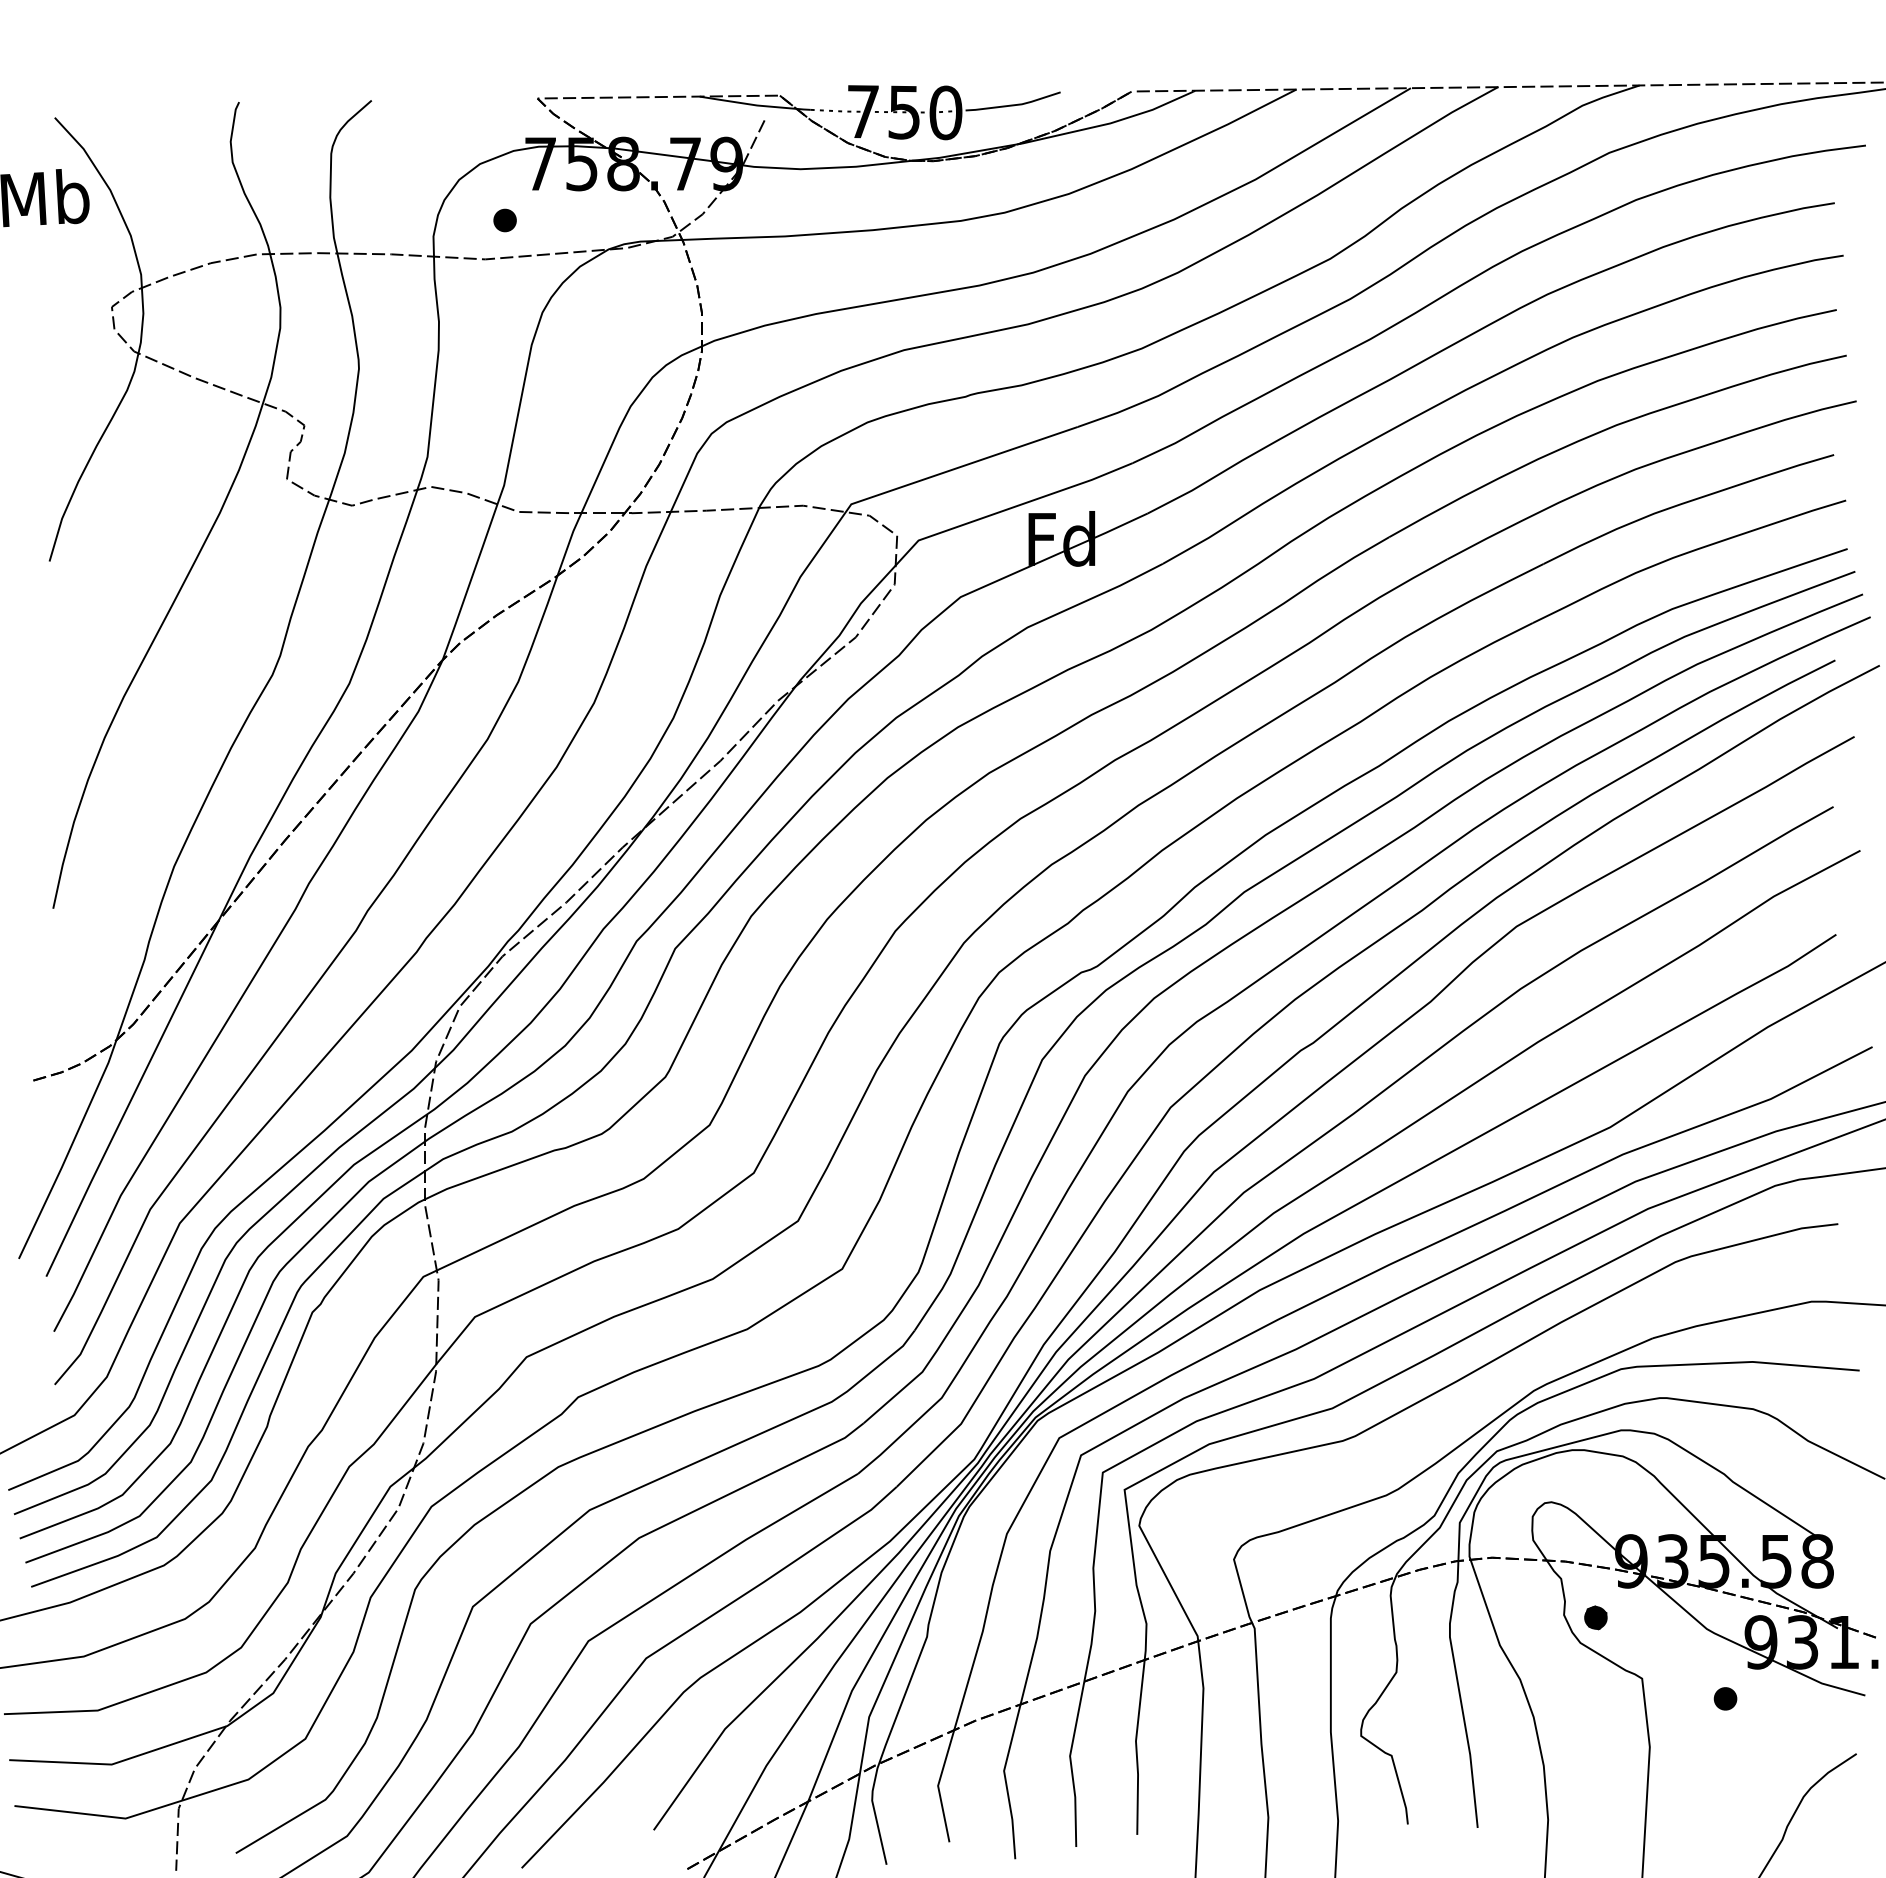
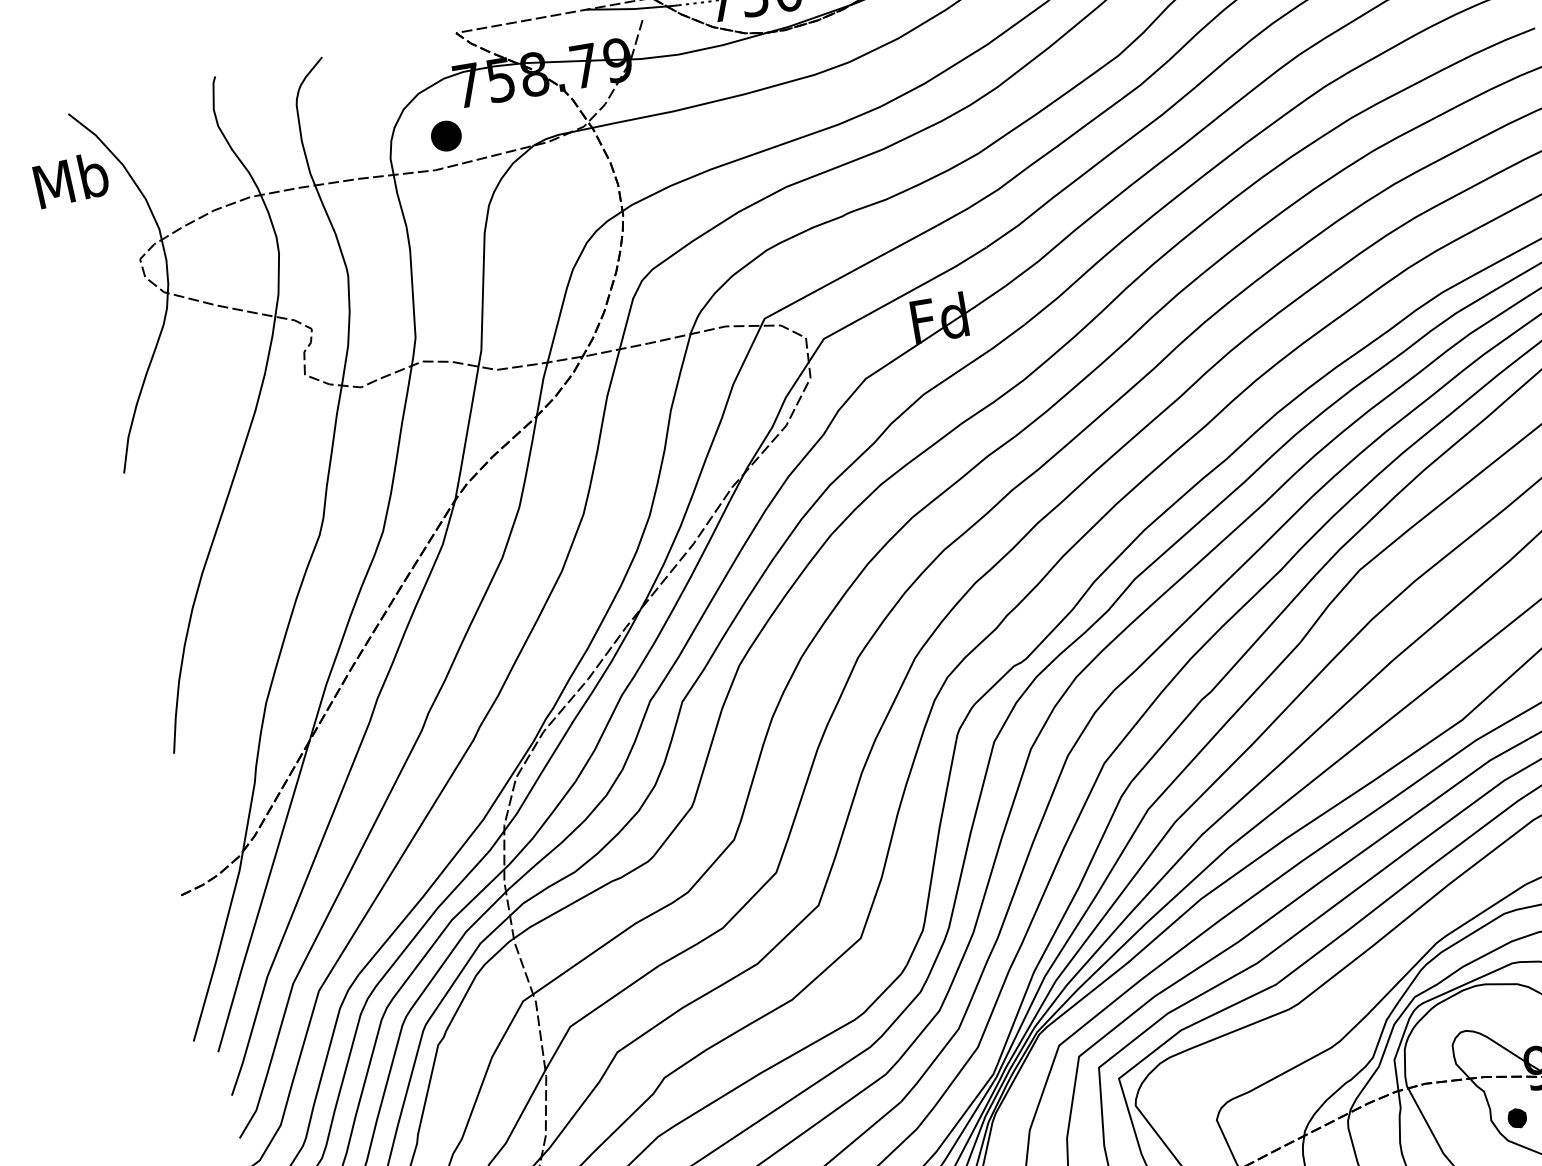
part: (504, 220) -> (445, 136), size x1.6

